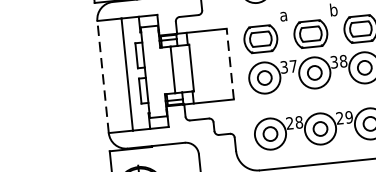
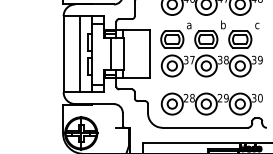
line: (230, 62) -> (150, 53), dashed -> solid
line: (102, 75) -> (63, 53), dashed -> solid

